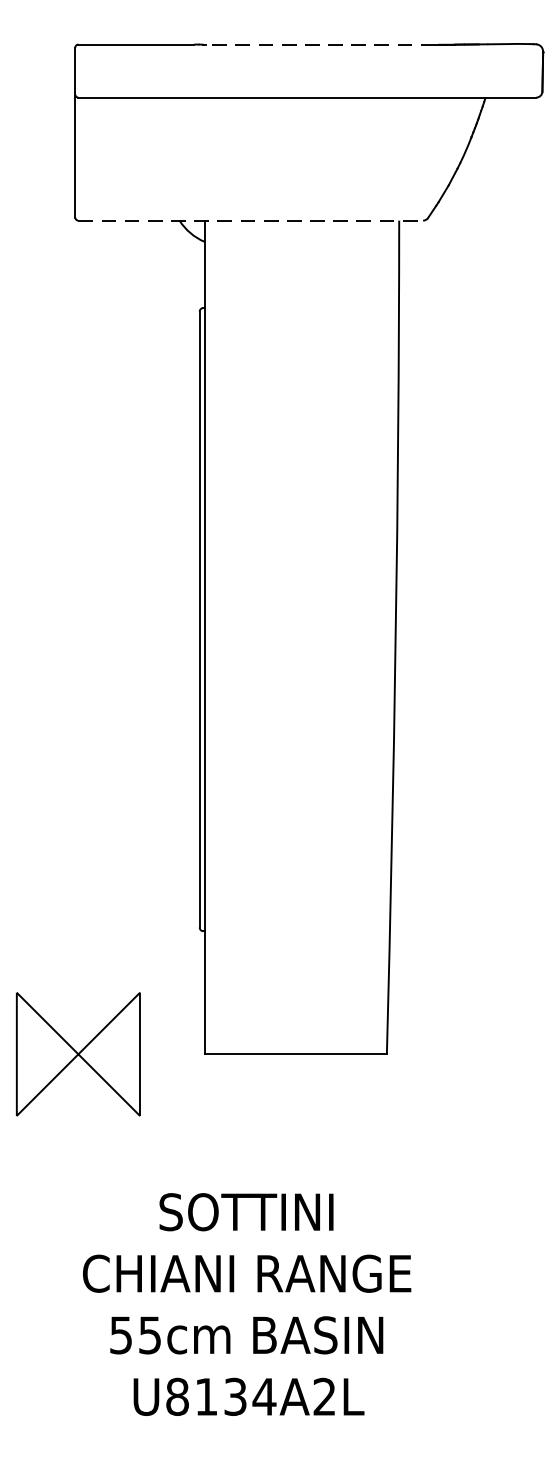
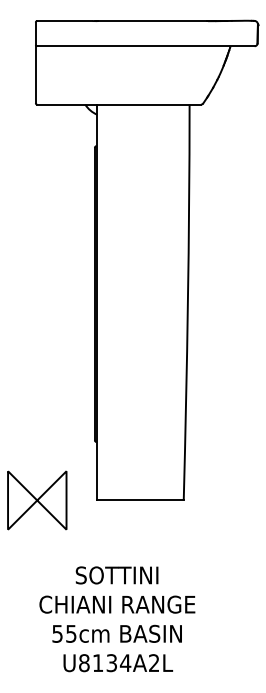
line: (318, 45) -> (151, 21), dashed -> solid
line: (251, 220) -> (119, 104), dashed -> solid

